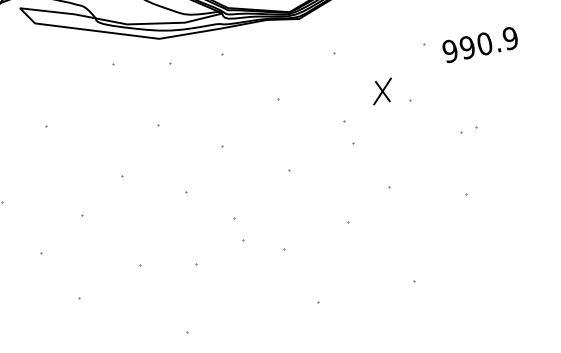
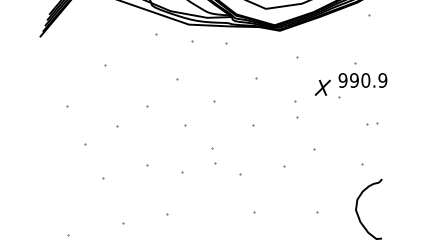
text: (479, 44) -> (362, 80), moved
curve: (473, 263) -> (357, 208), added

